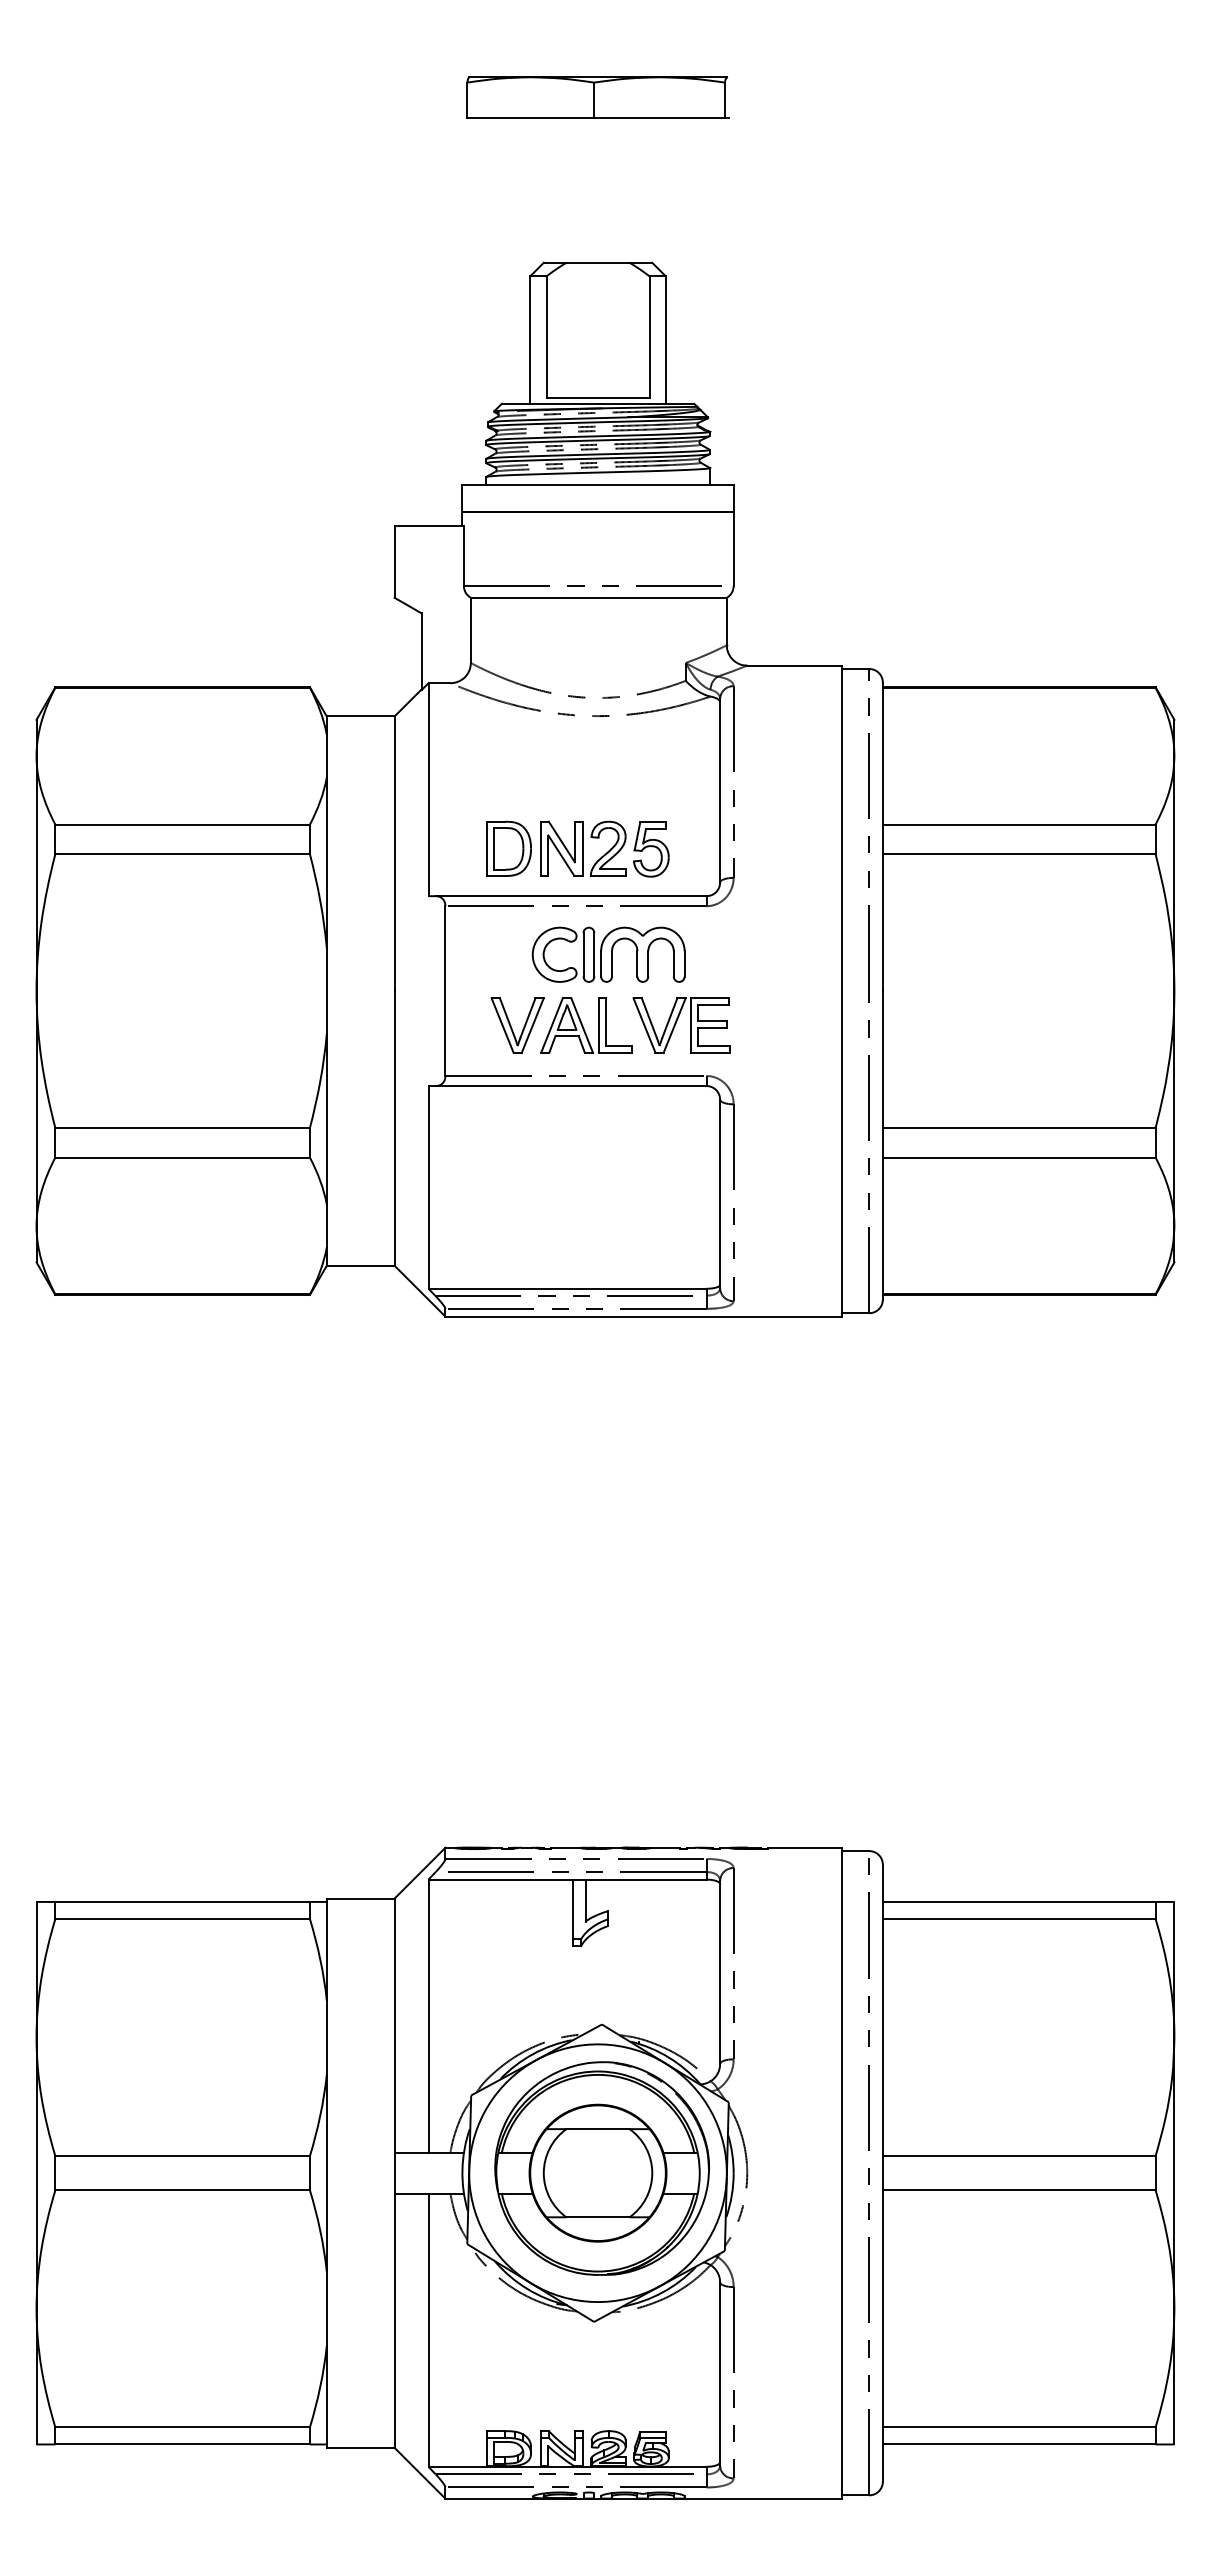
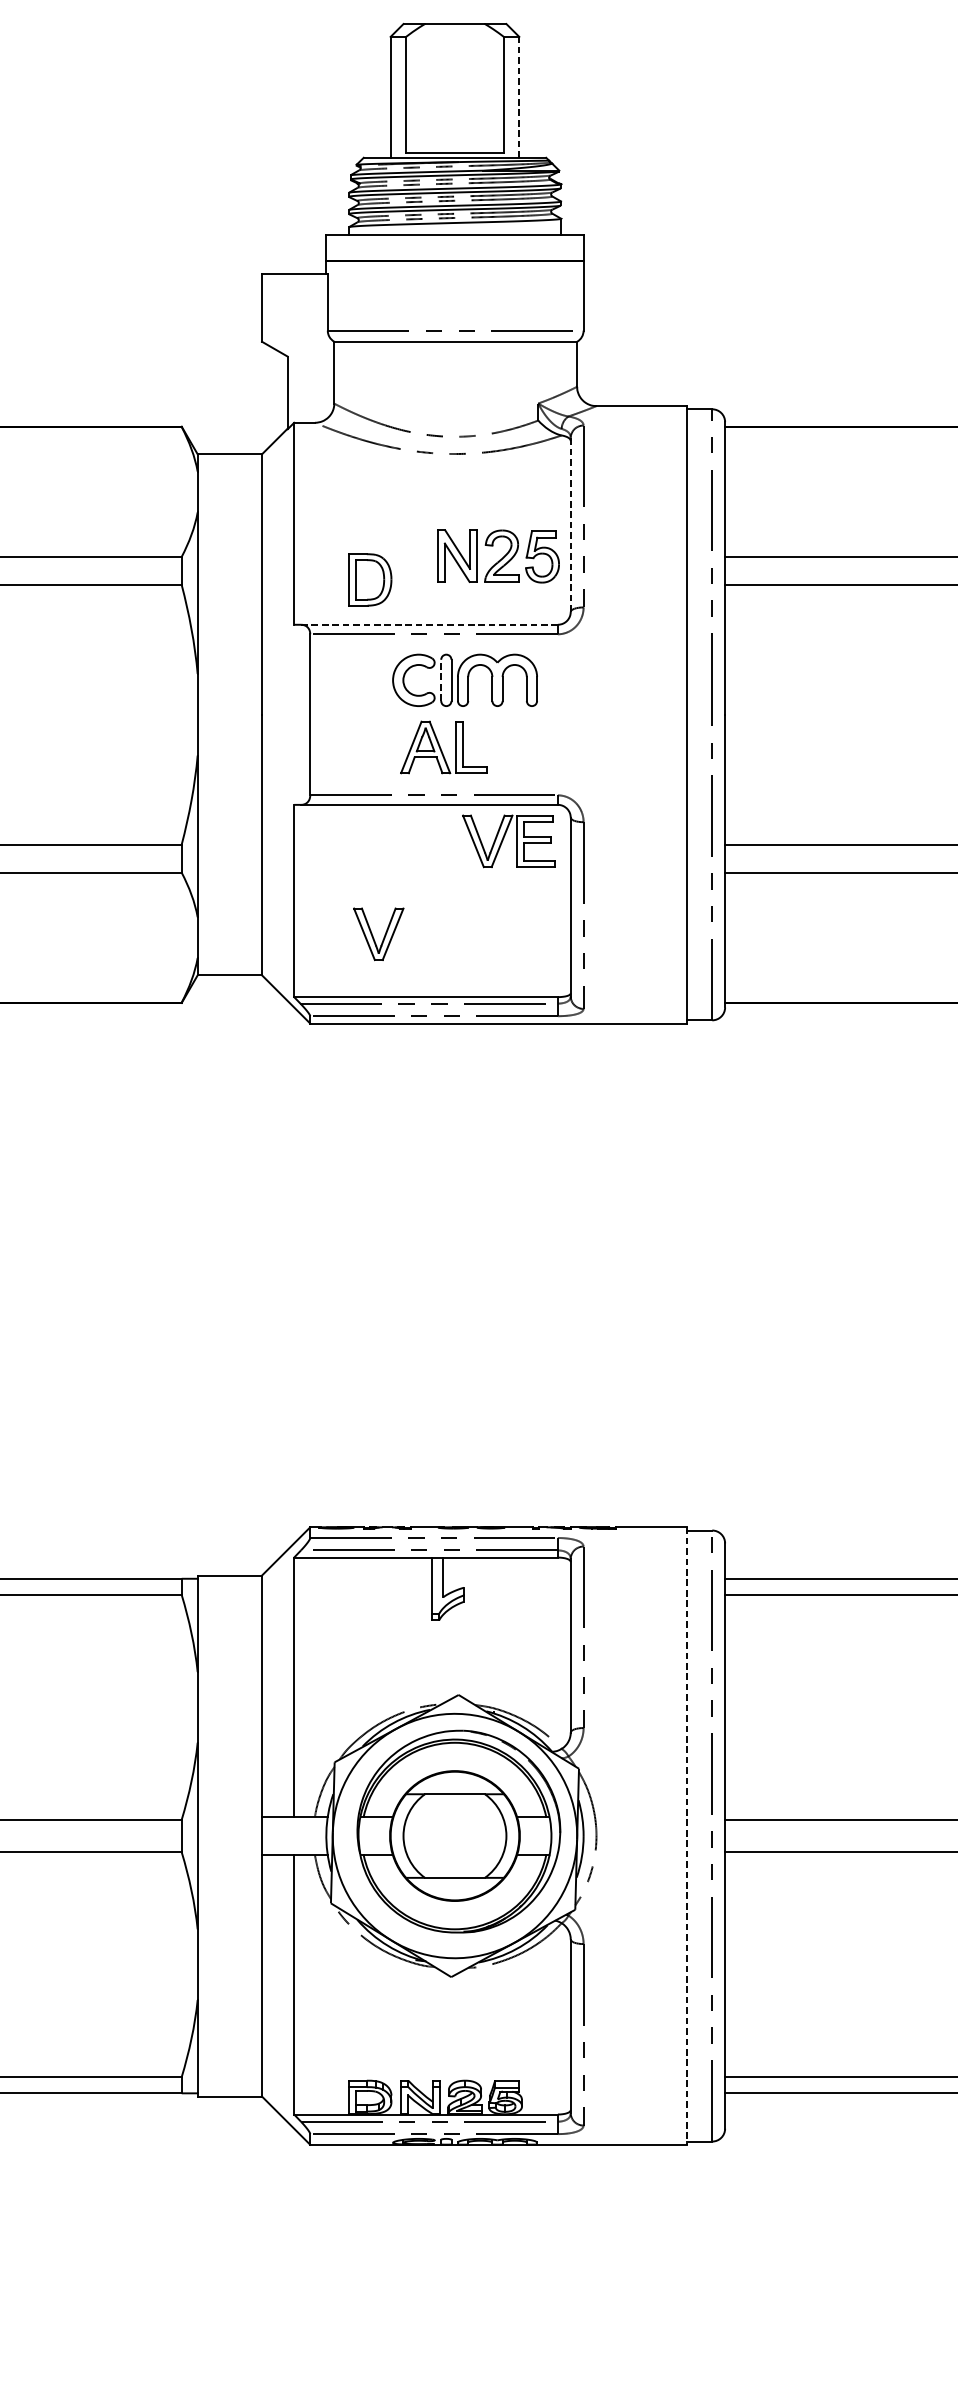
line: (665, 340) -> (518, 97), solid -> dashed
line: (720, 790) -> (571, 524), solid -> dashed
part: (604, 848) -> (498, 555), moved
line: (571, 896) -> (429, 625), solid -> dashed
line: (583, 954) -> (441, 680), solid -> dashed
part: (517, 1025) -> (378, 934), moved
part: (681, 1025) -> (508, 841), moved
line: (842, 2173) -> (686, 1836), solid -> dashed

